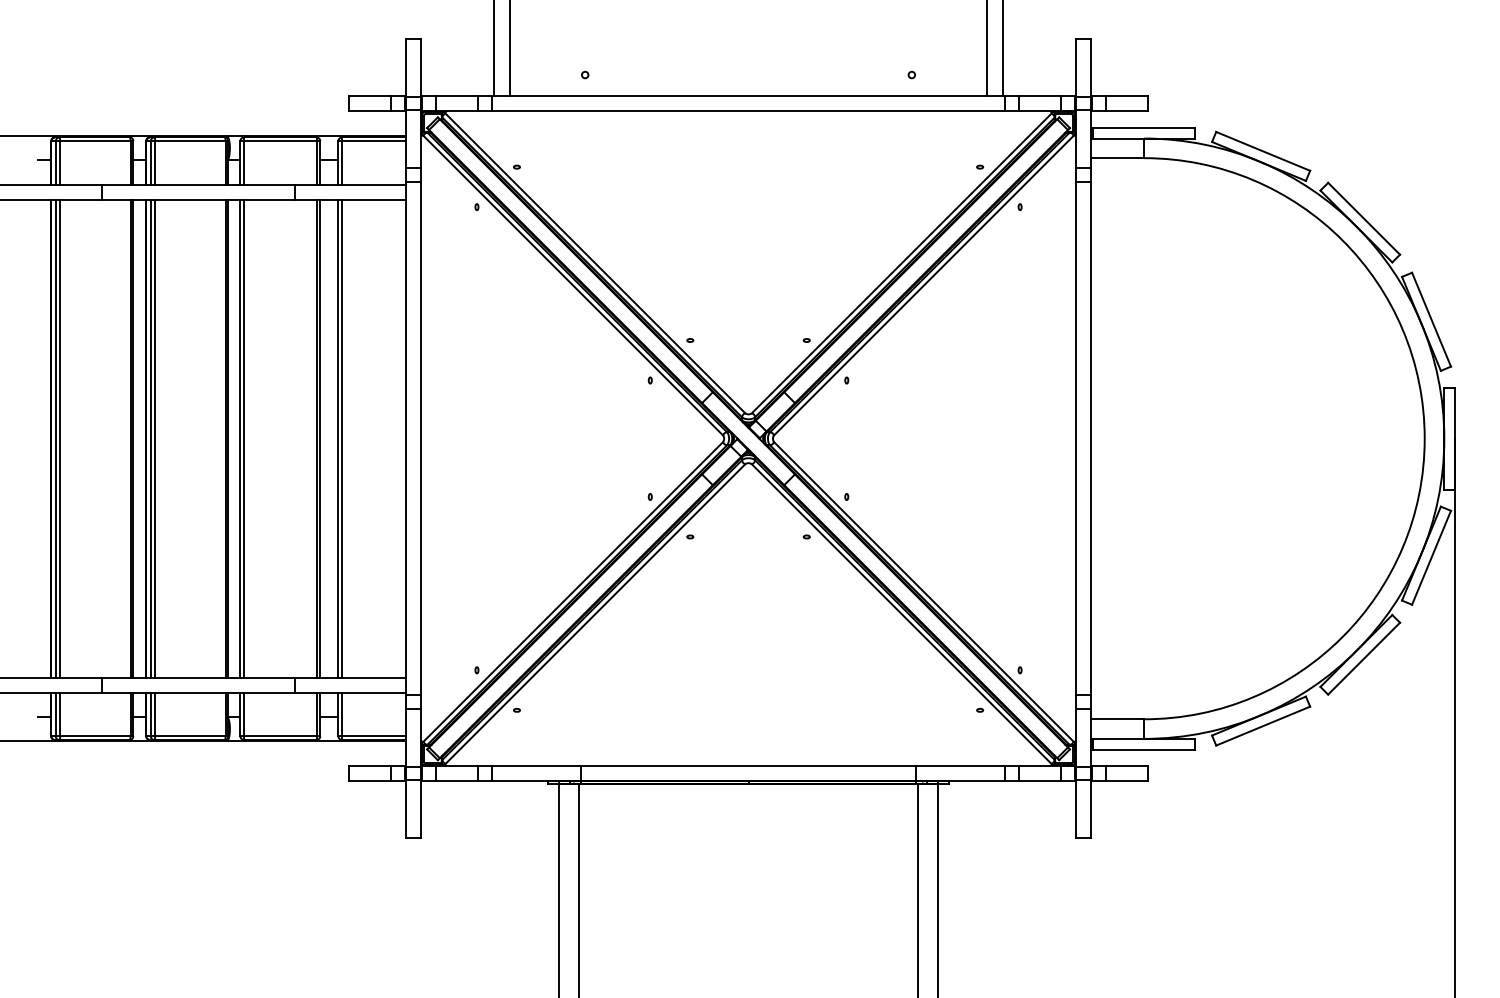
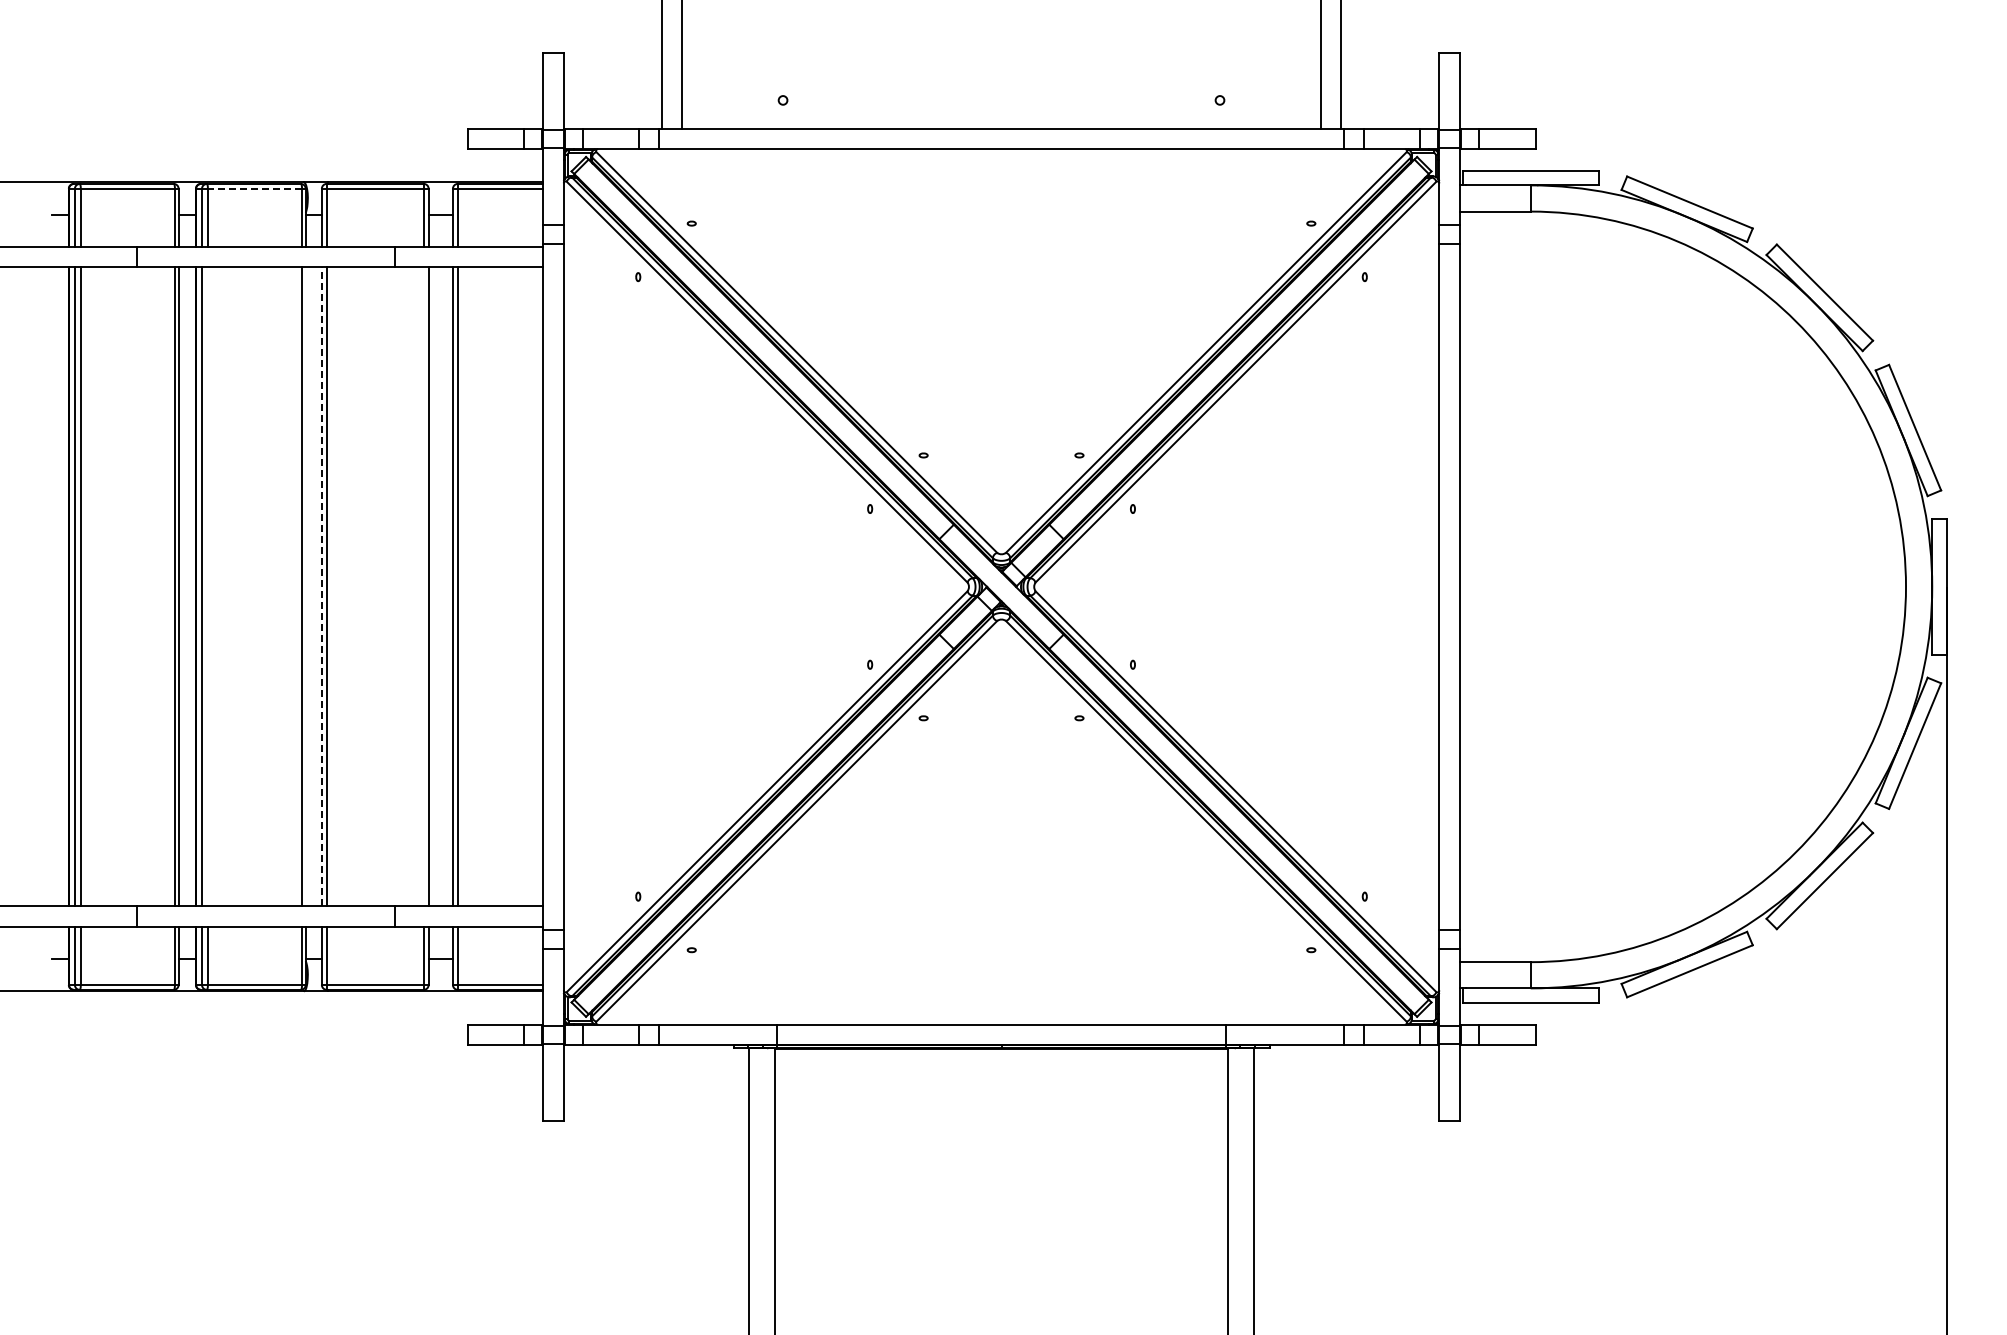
line: (190, 140) -> (254, 188), solid -> dashed
line: (154, 438) -> (207, 586), removed
line: (228, 438) -> (305, 586), removed
line: (240, 438) -> (321, 586), solid -> dashed
line: (316, 438) -> (423, 586), removed

